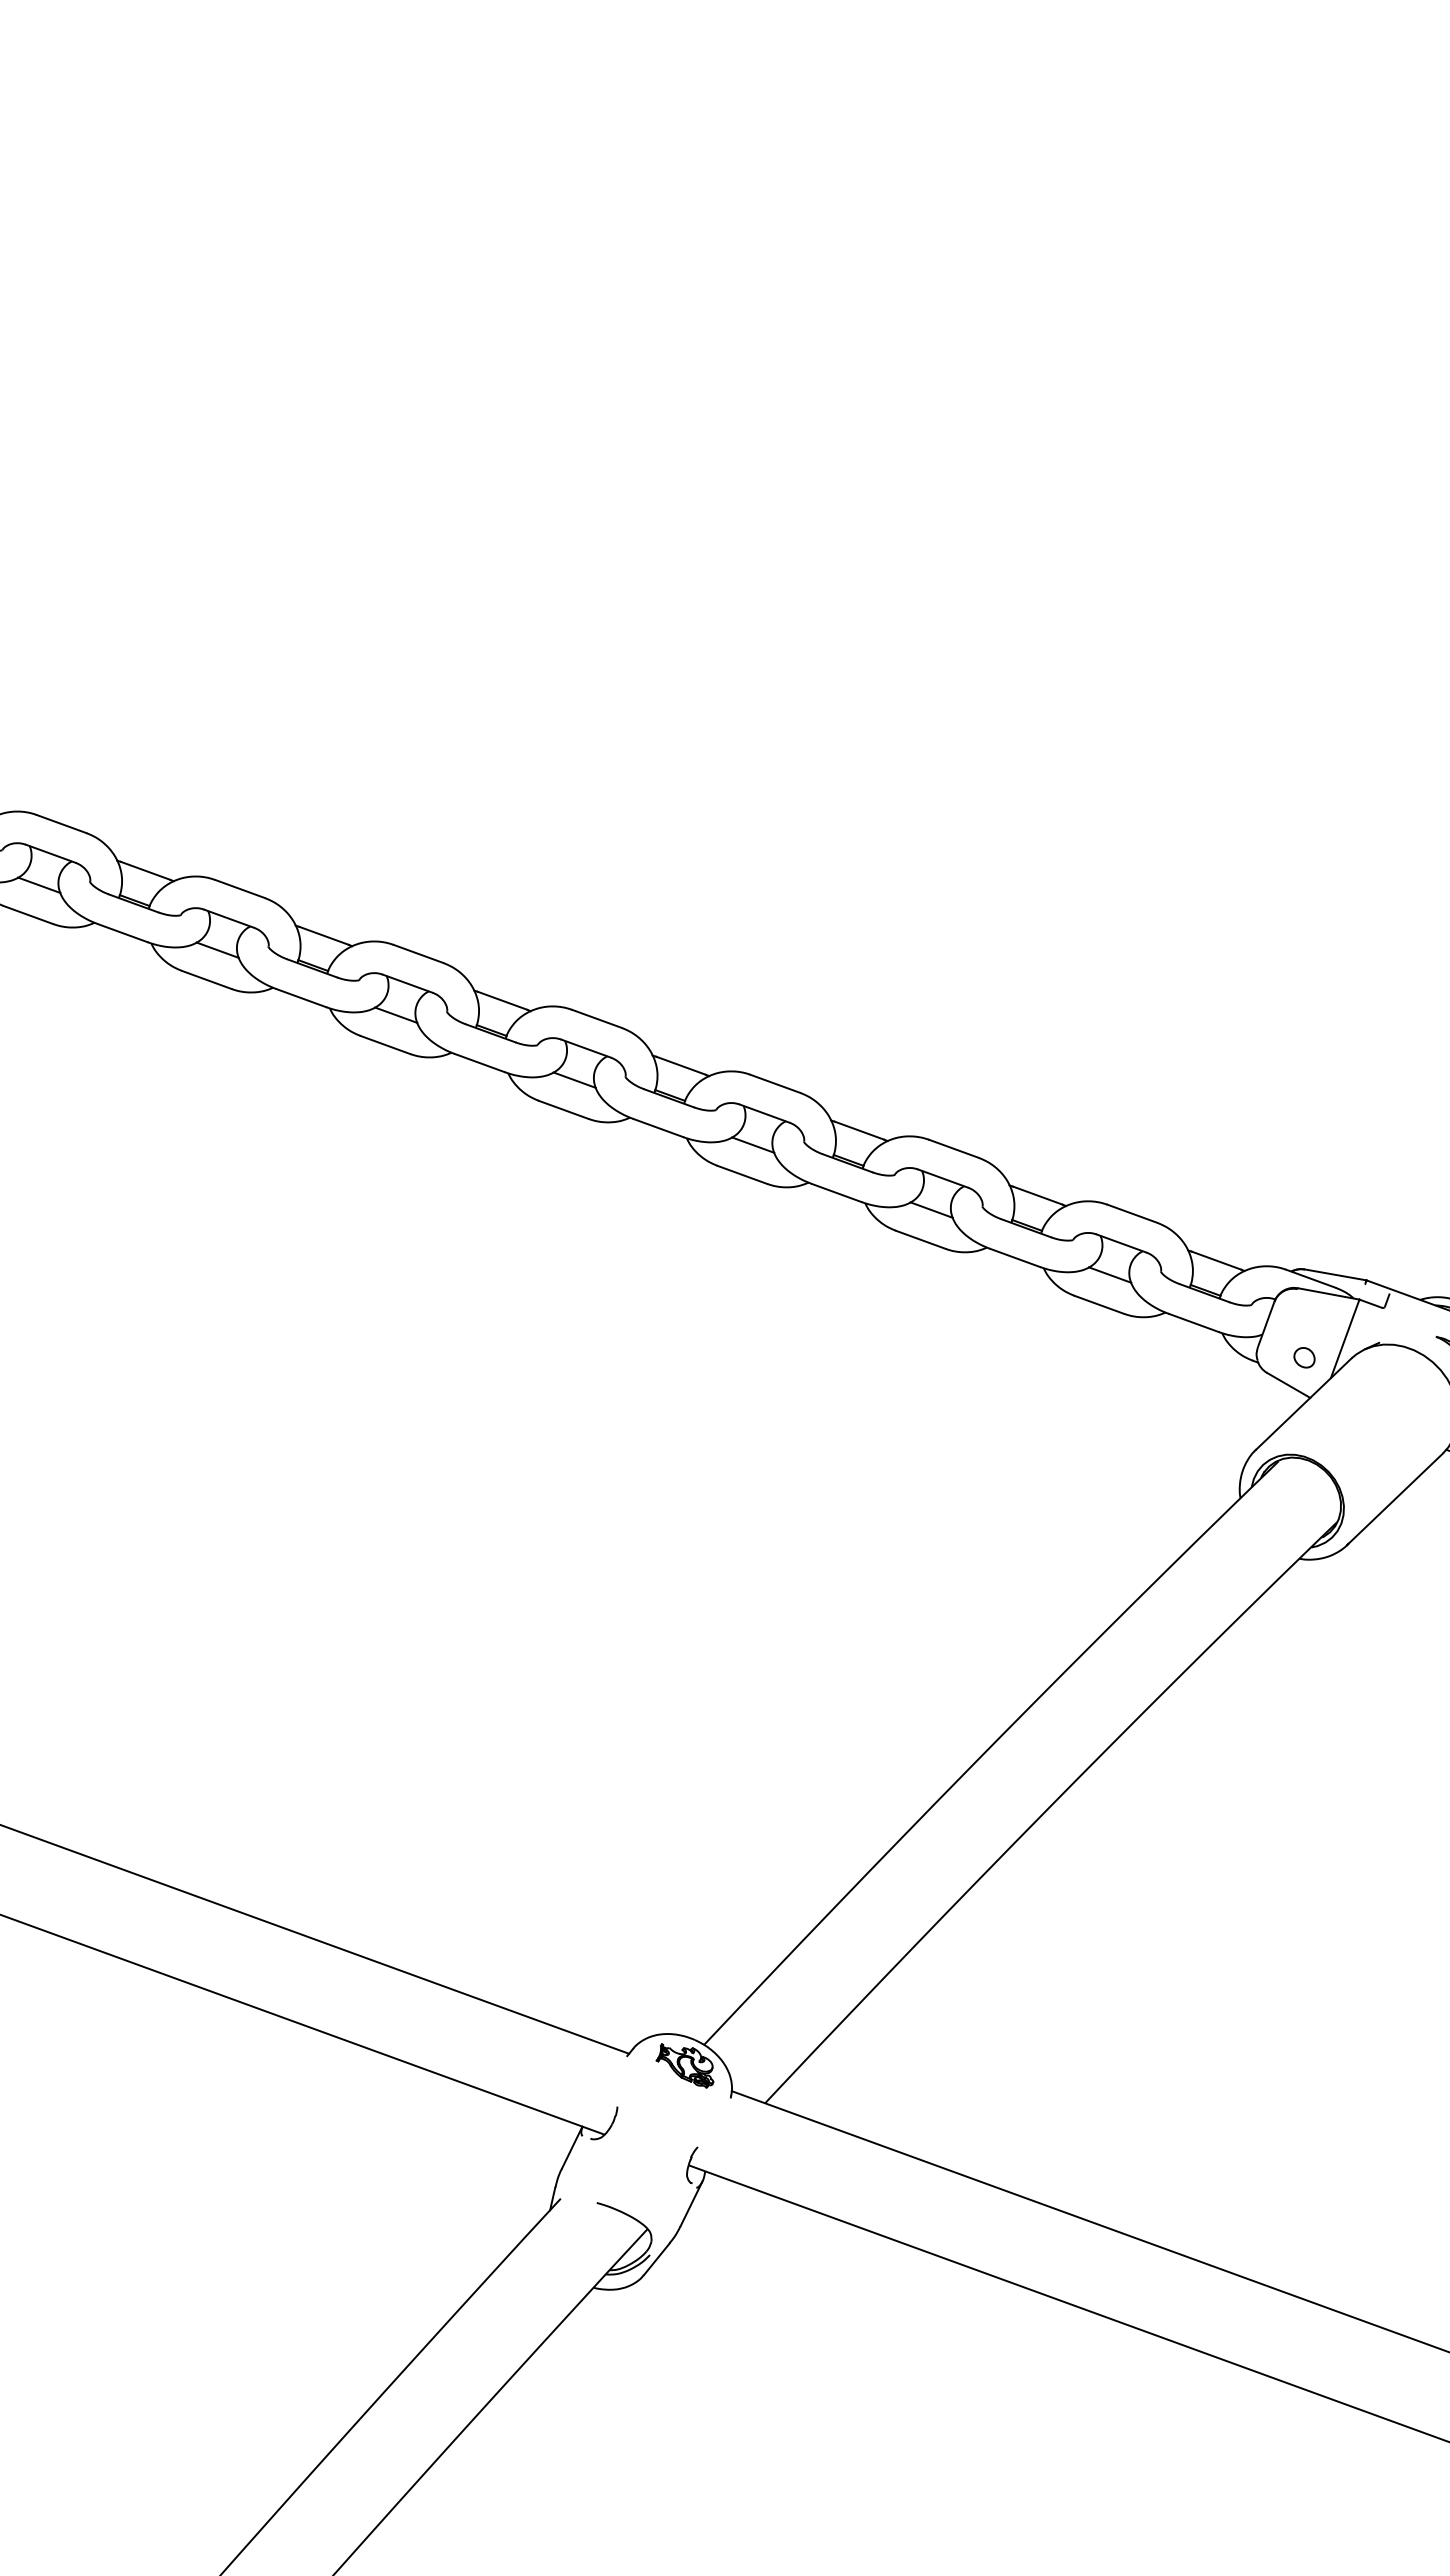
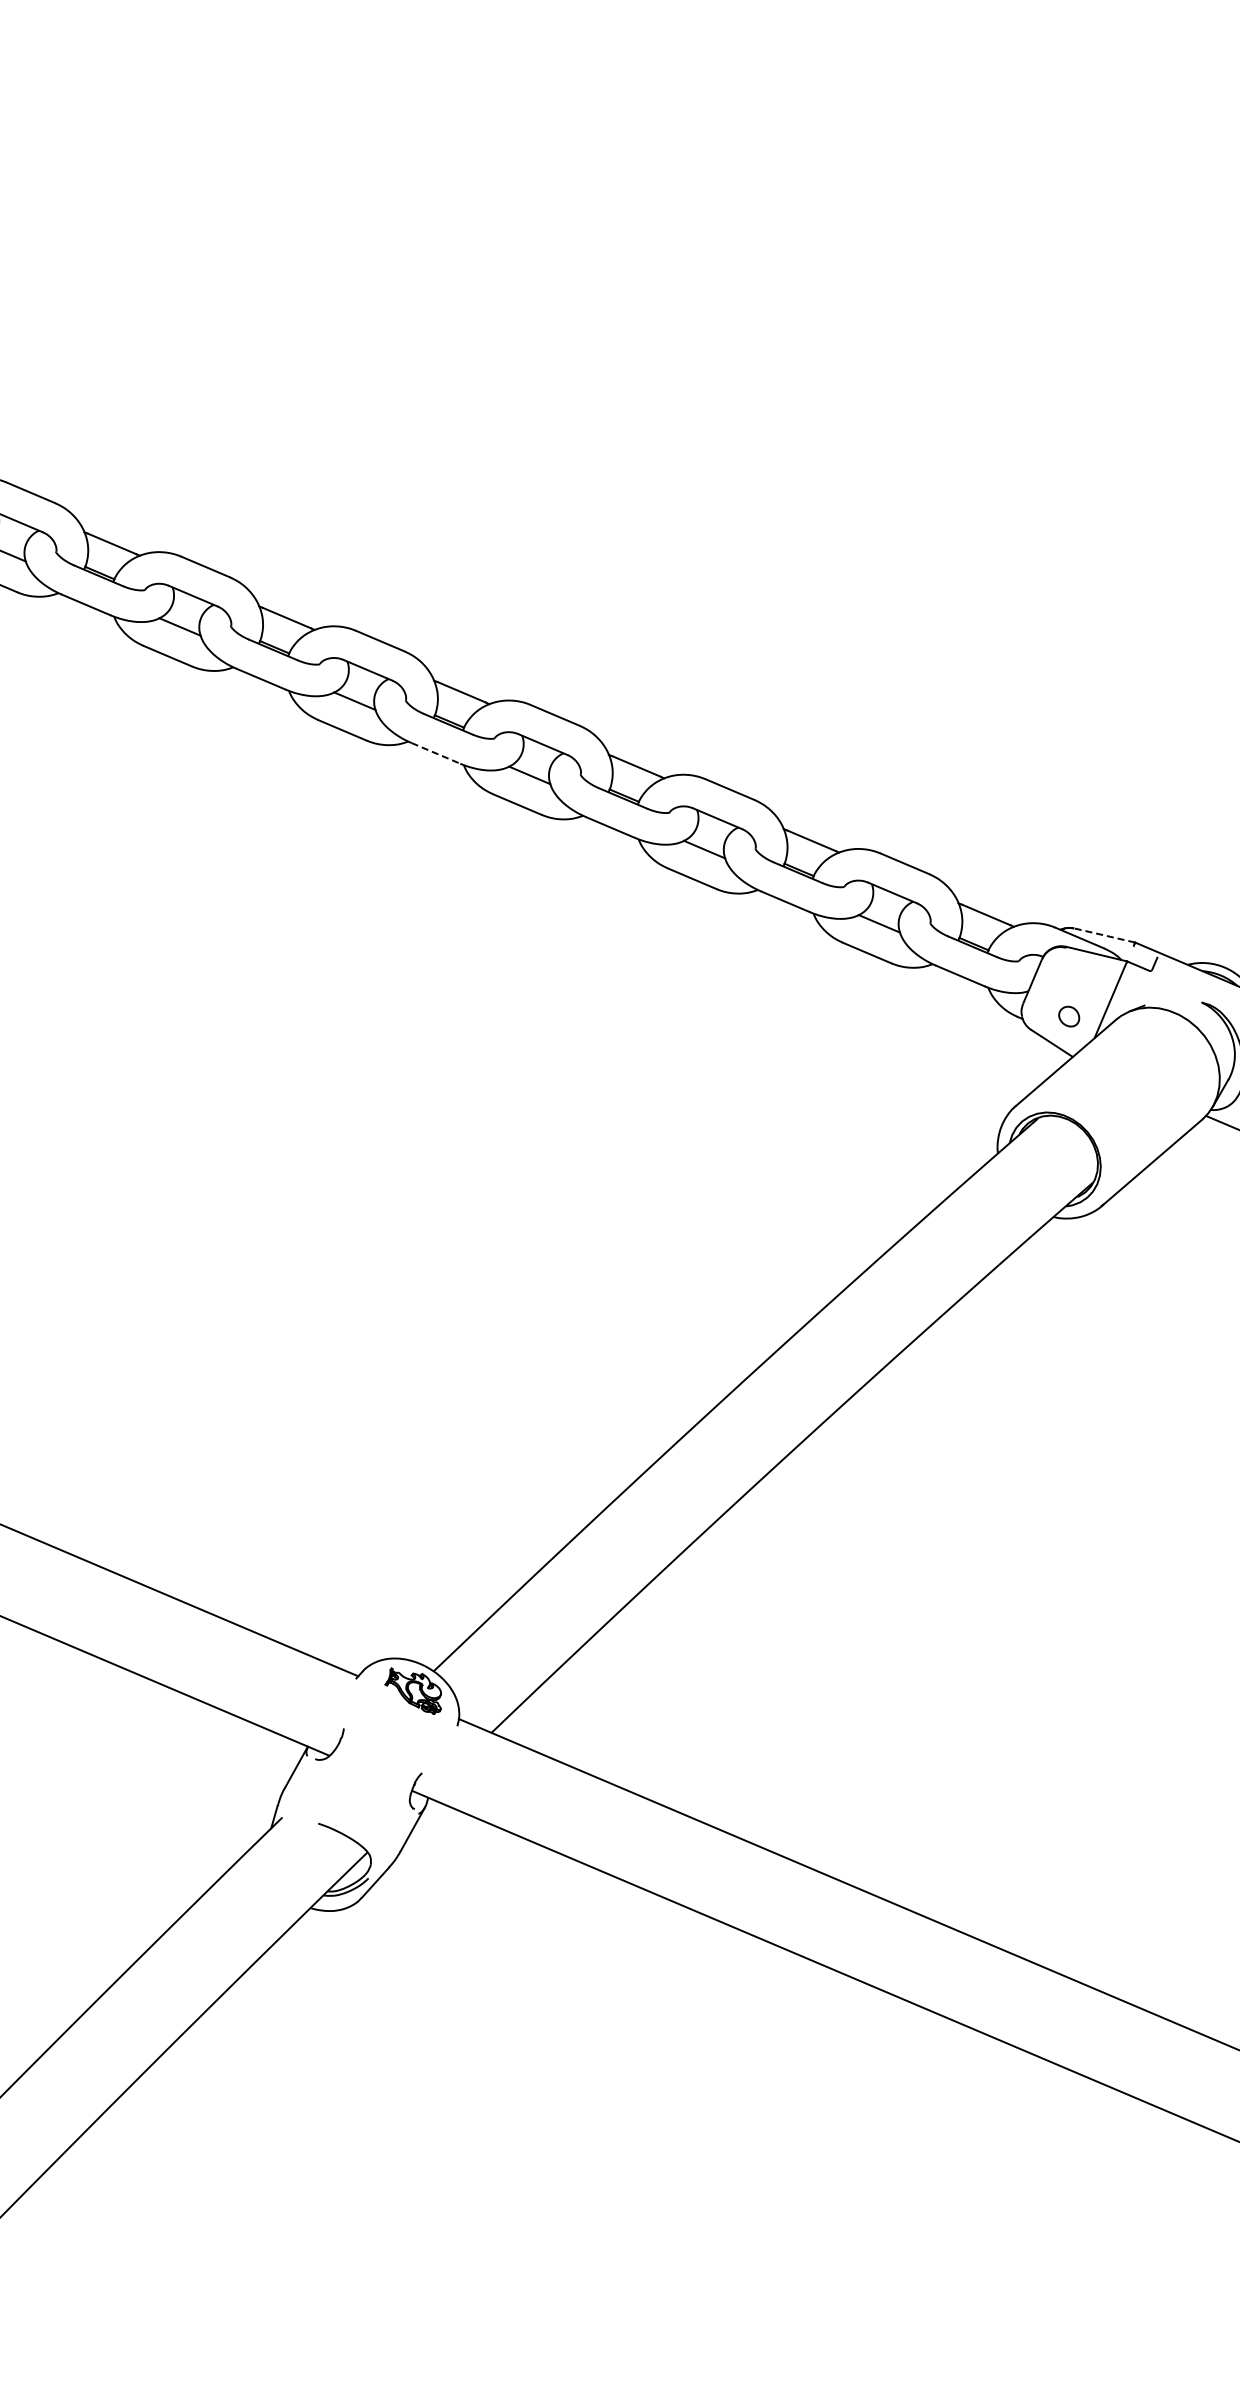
line: (658, 1128) -> (436, 753), solid -> dashed
line: (1335, 1274) -> (1104, 935), solid -> dashed

